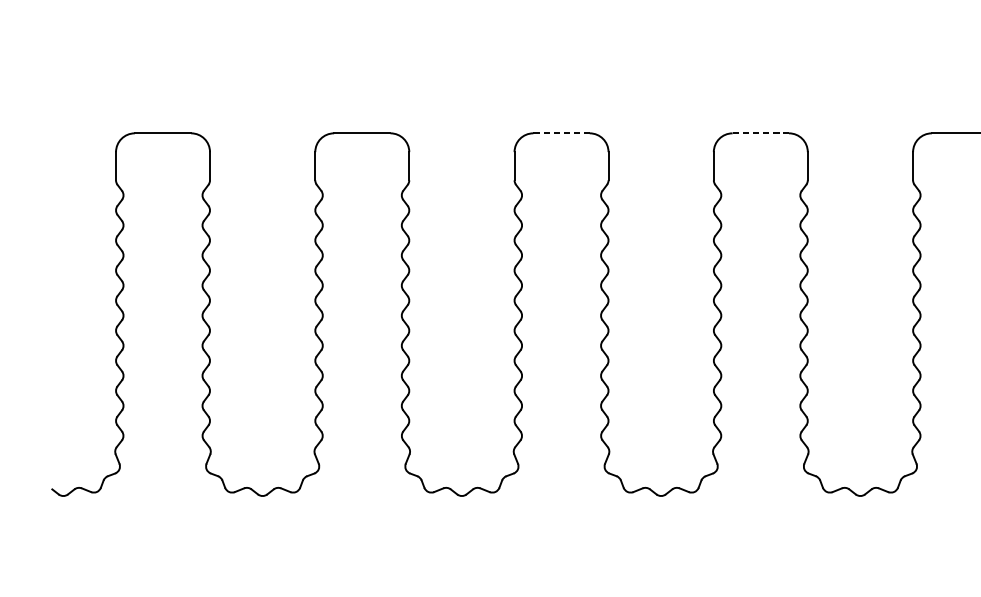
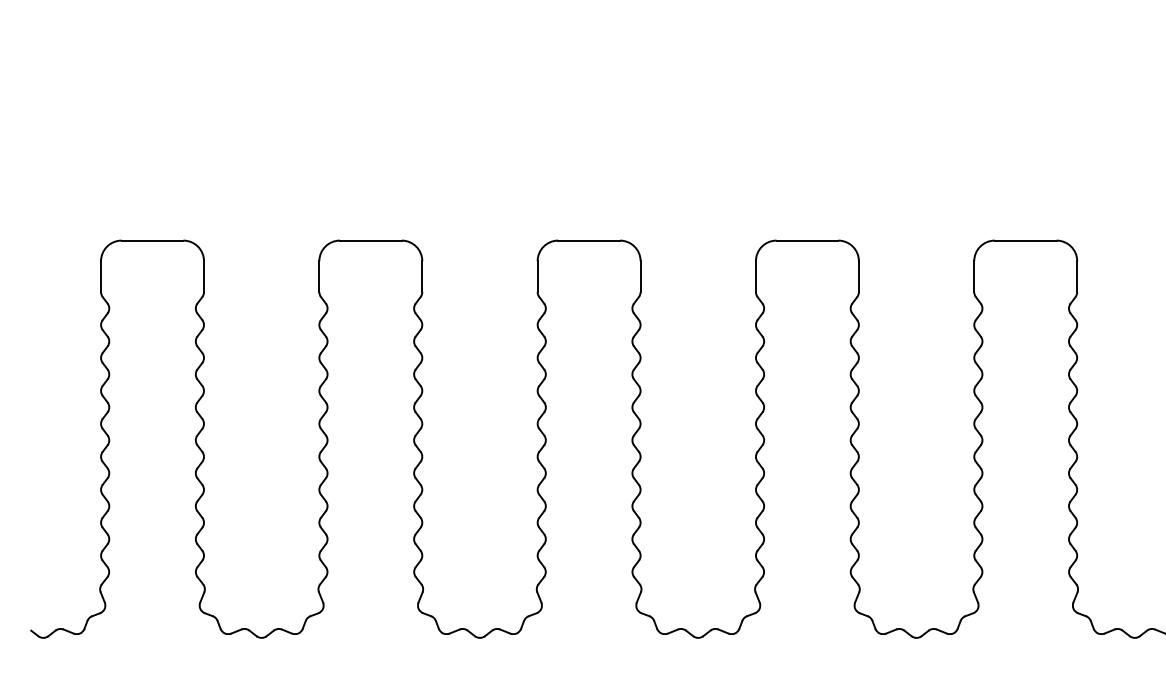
line: (561, 133) -> (589, 240), dashed -> solid
line: (760, 133) -> (807, 240), dashed -> solid

